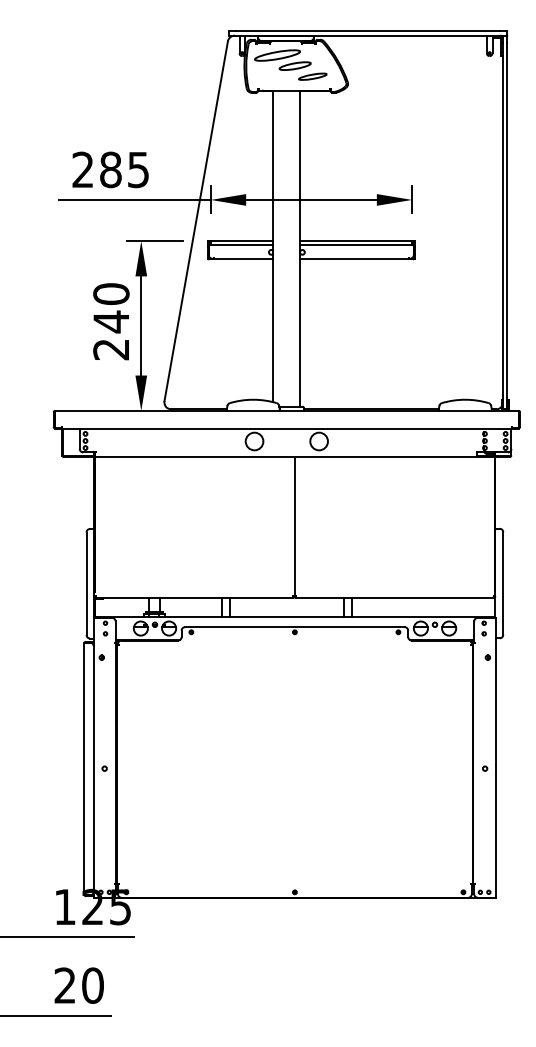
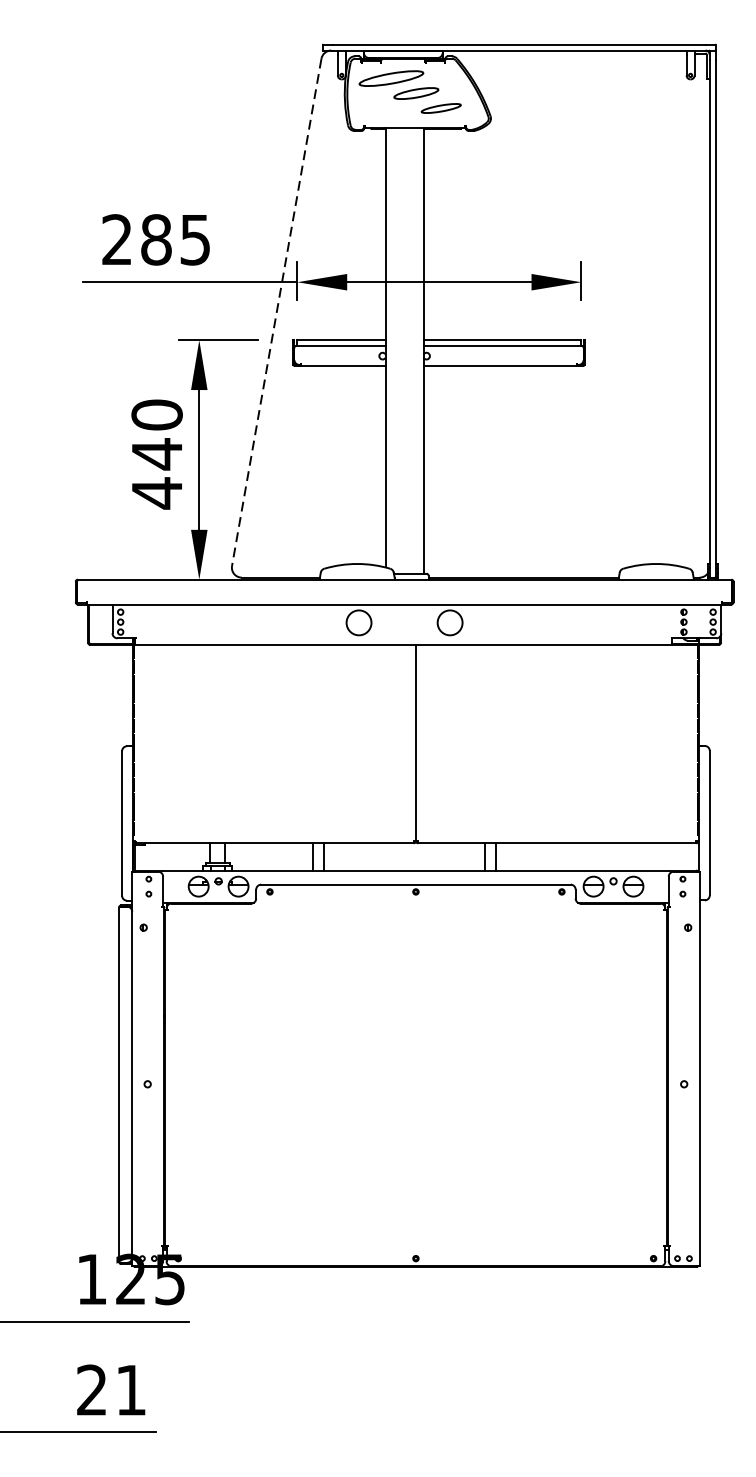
line: (196, 221) -> (277, 312), solid -> dashed
text: (110, 349) -> (155, 493), 240 -> 440
text: (92, 985) -> (130, 1390), 20 -> 21

